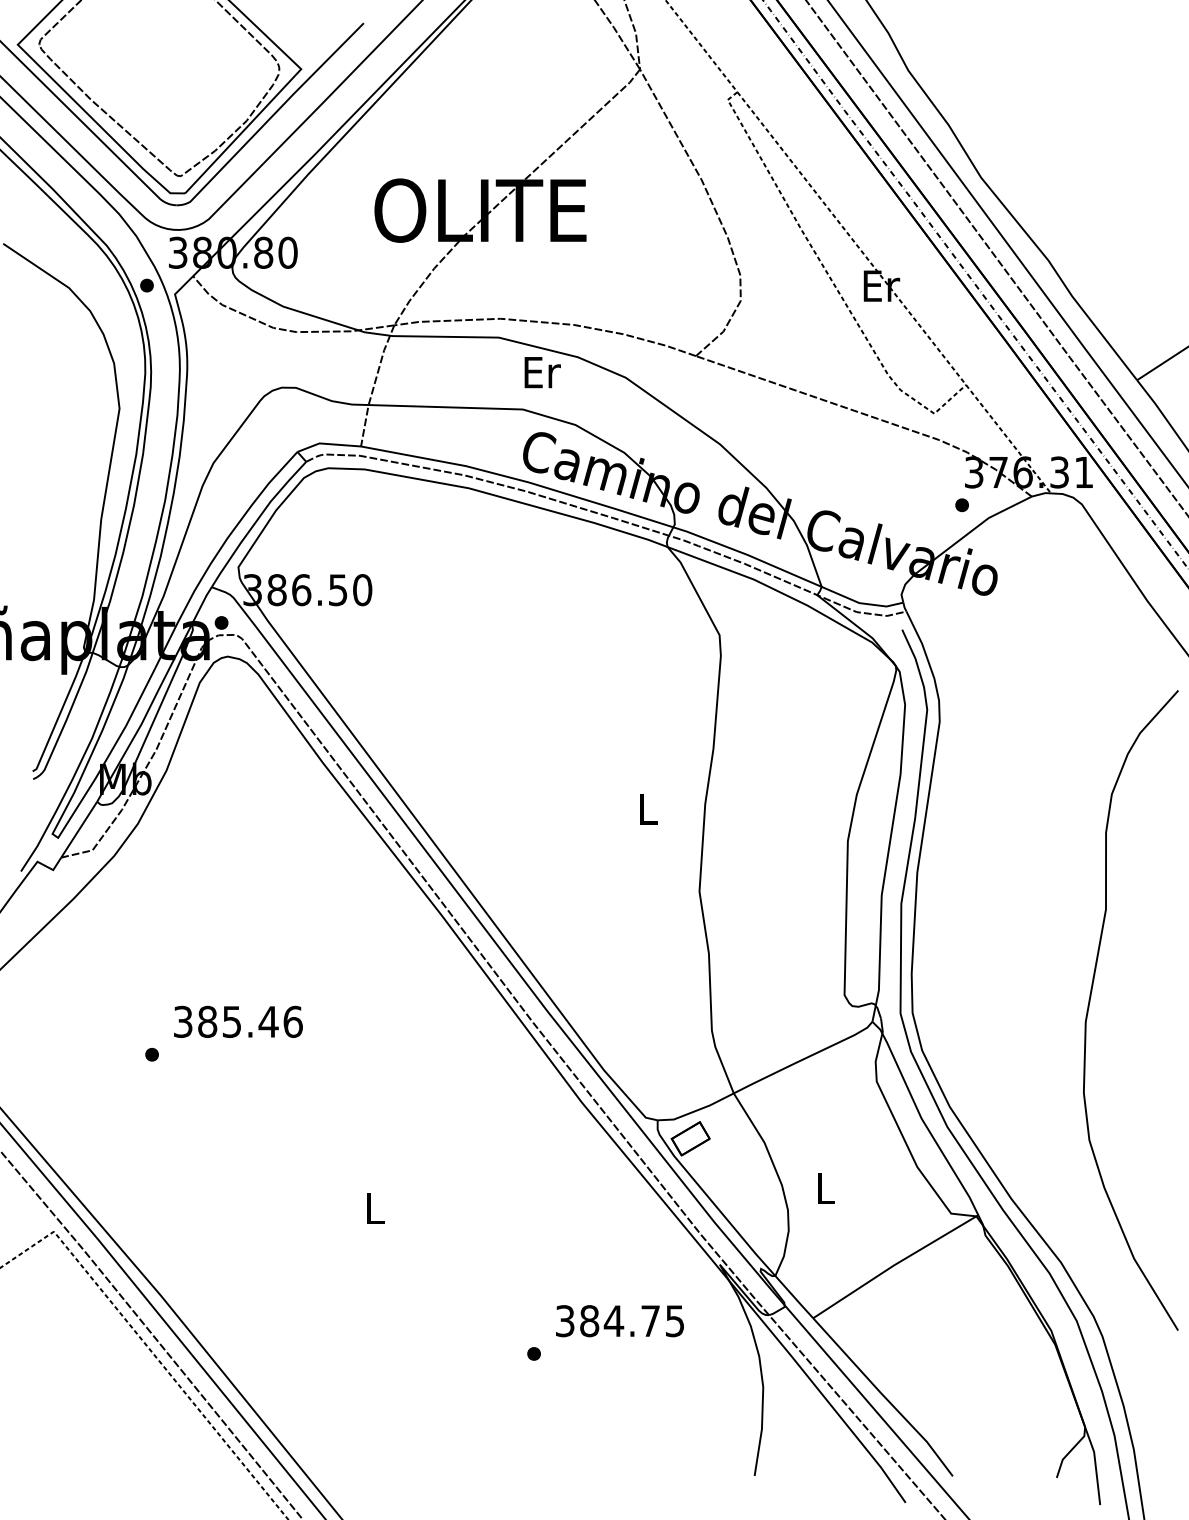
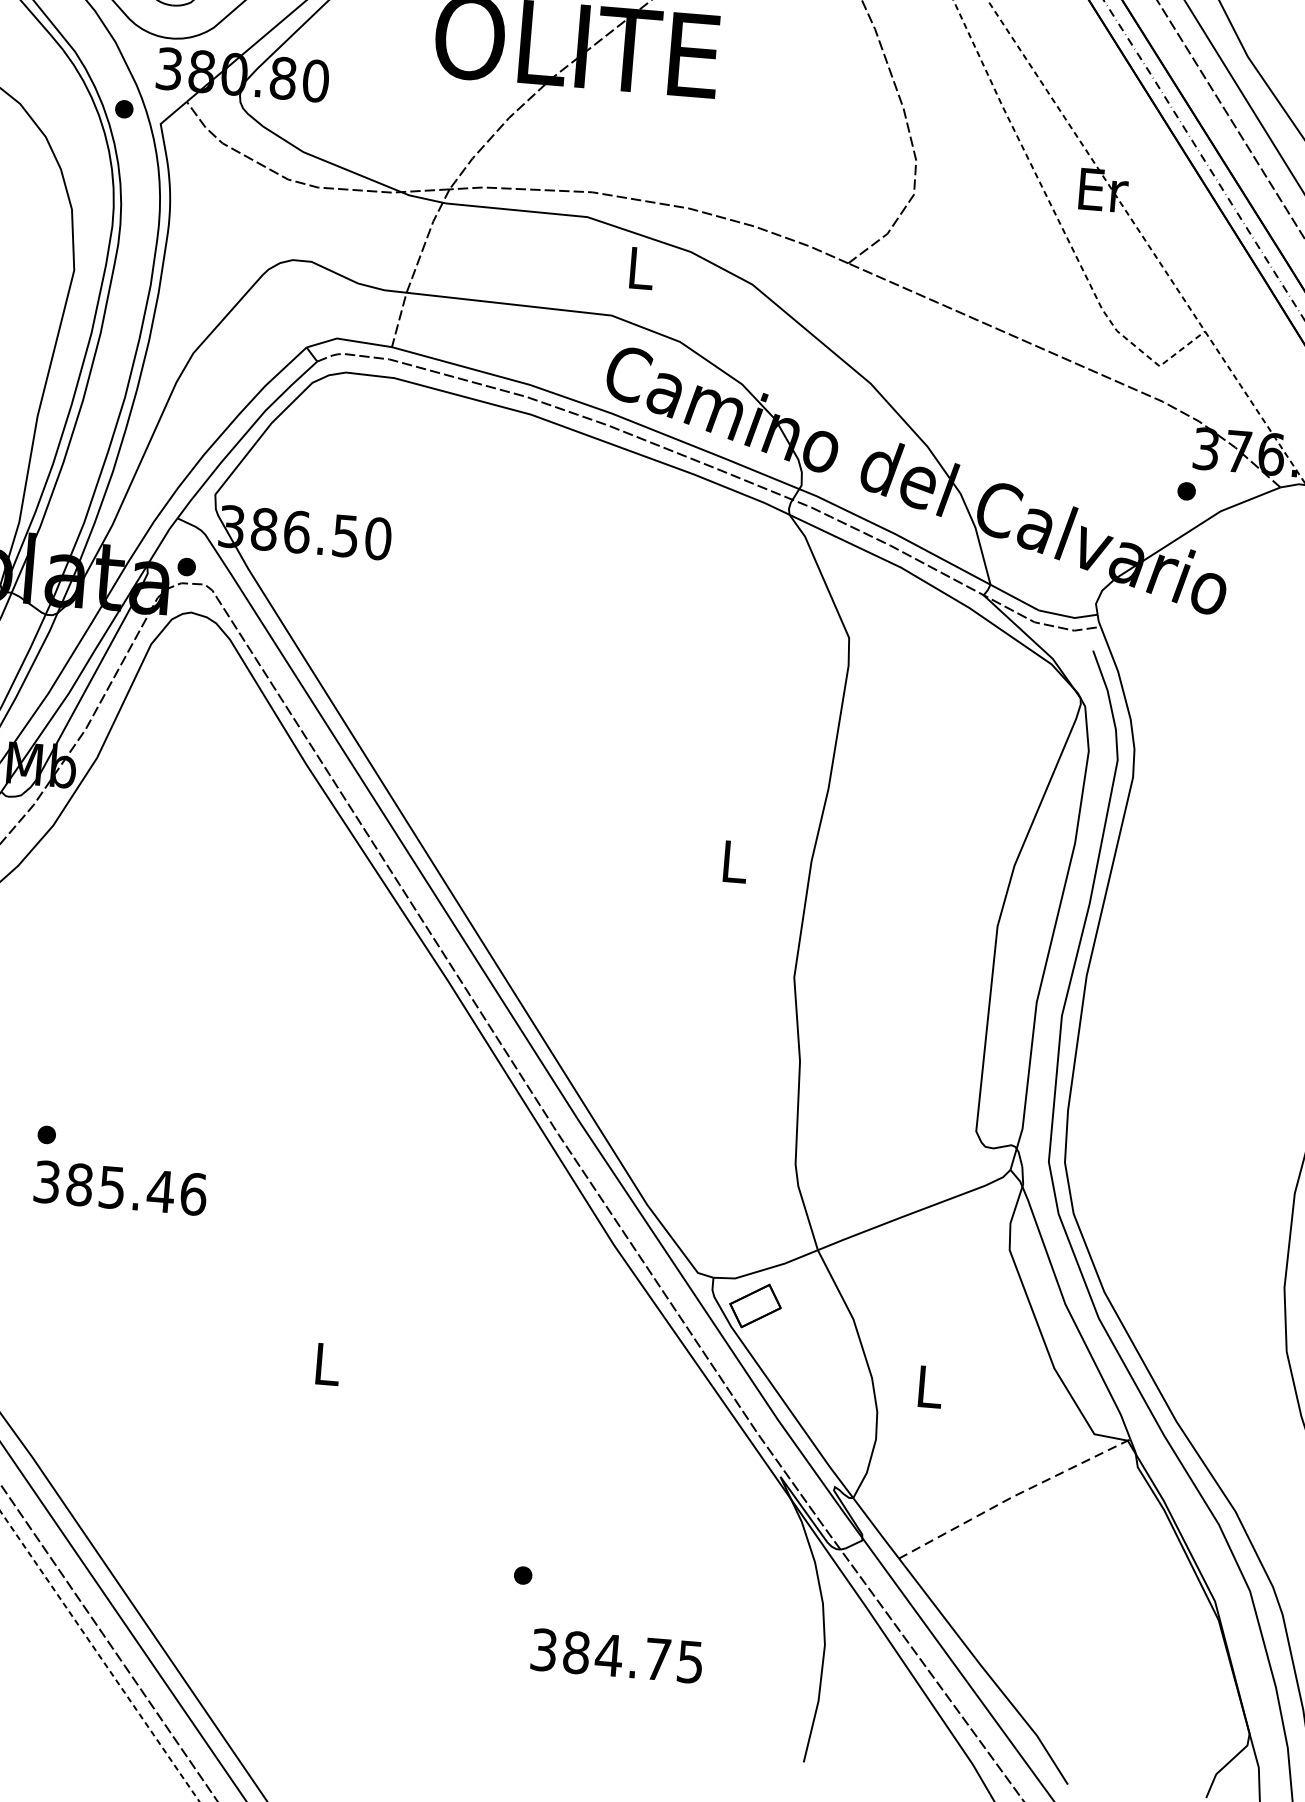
text: (542, 372) -> (641, 268), Er -> L
text: (238, 1021) -> (120, 1187), moved
line: (894, 1264) -> (1013, 1495), solid -> dashed
text: (619, 1321) -> (616, 1656), moved

